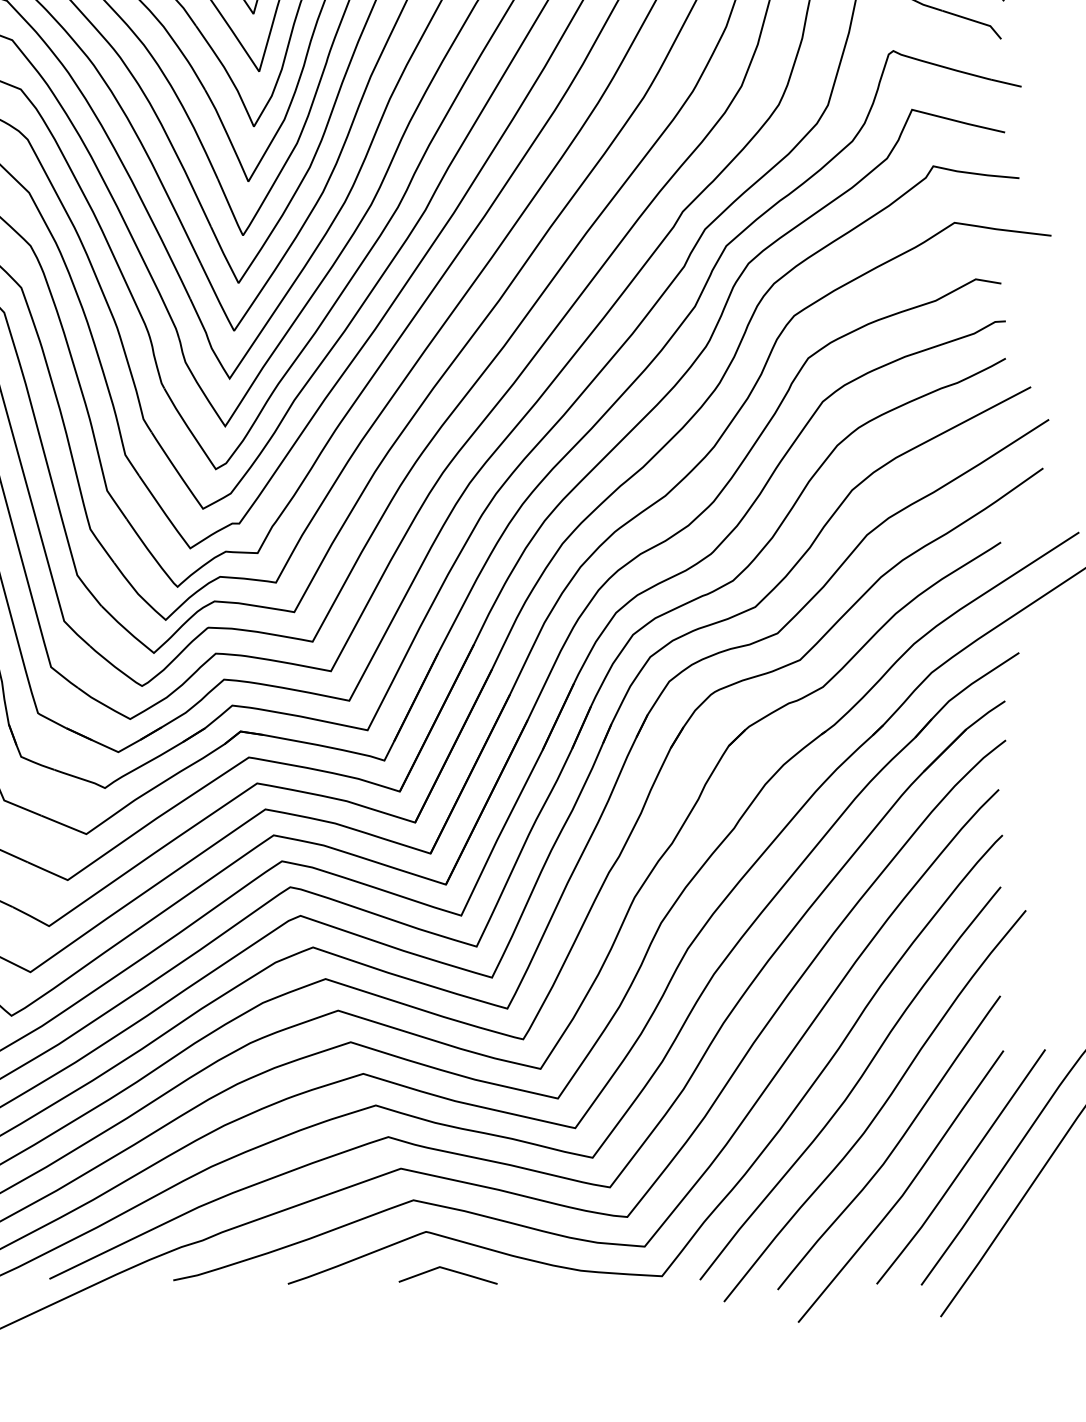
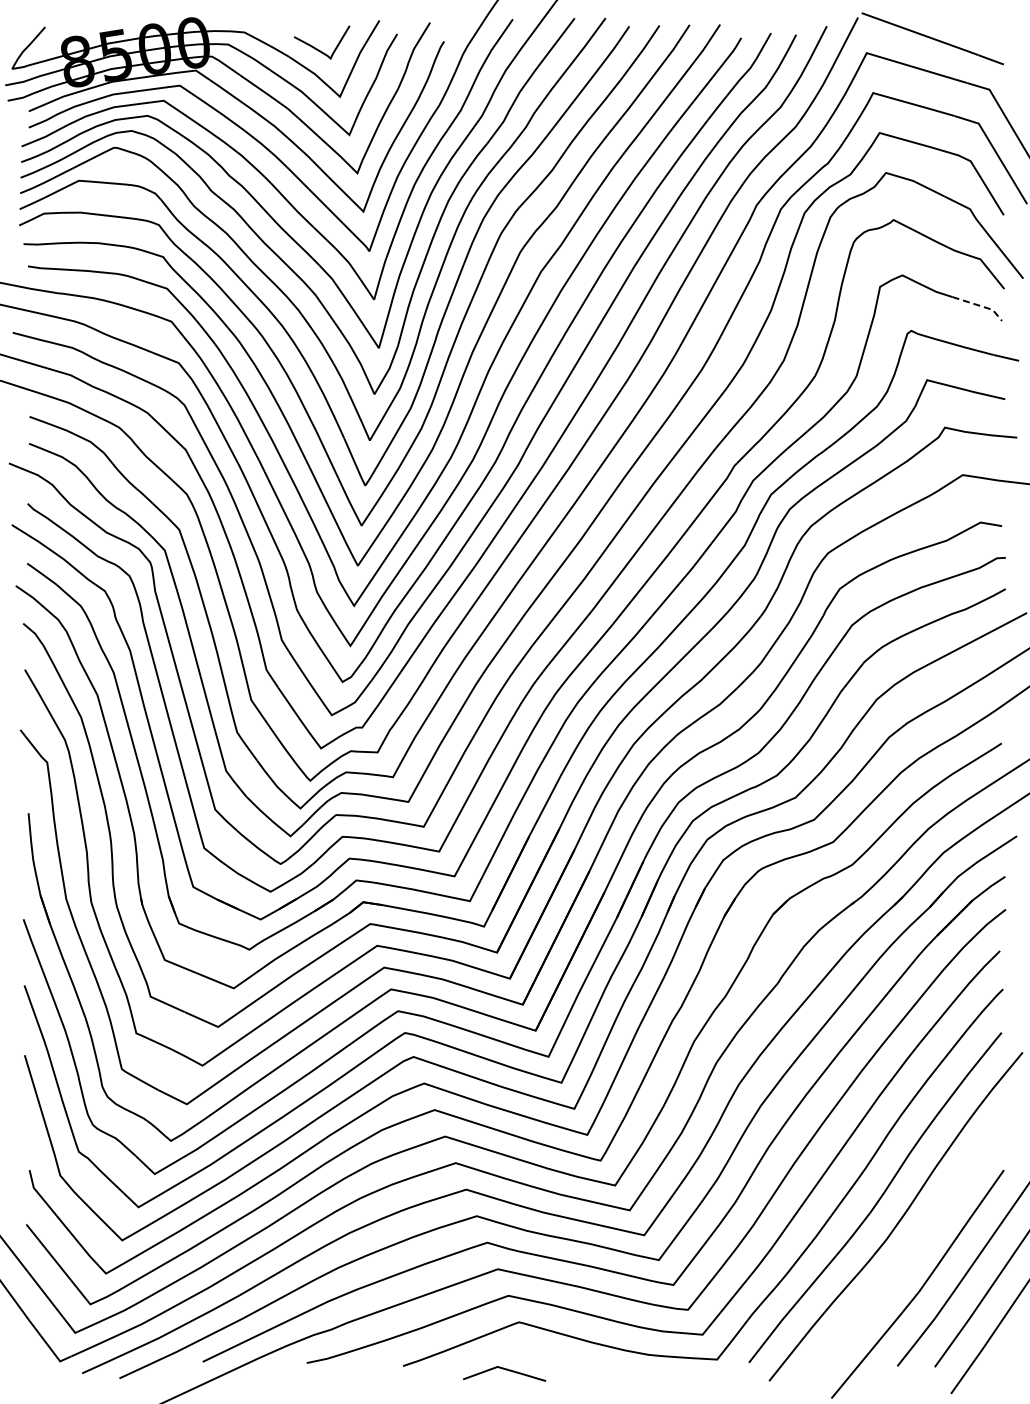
line: (975, 22) -> (980, 306), solid -> dashed
curve: (893, 1147) -> (911, 1251), removed
line: (449, 1271) -> (505, 1370), moved

